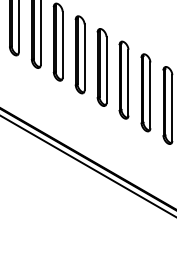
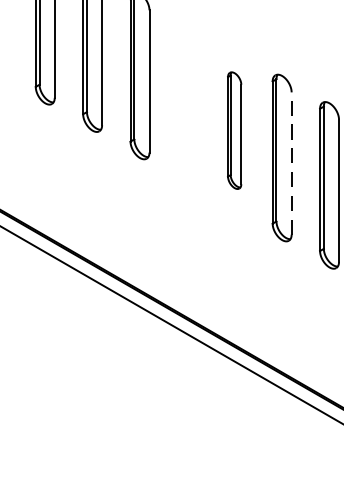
part: (79, 54) -> (185, 102), removed
part: (101, 67) -> (233, 130), size x0.7
line: (128, 82) -> (291, 163), solid -> dashed

